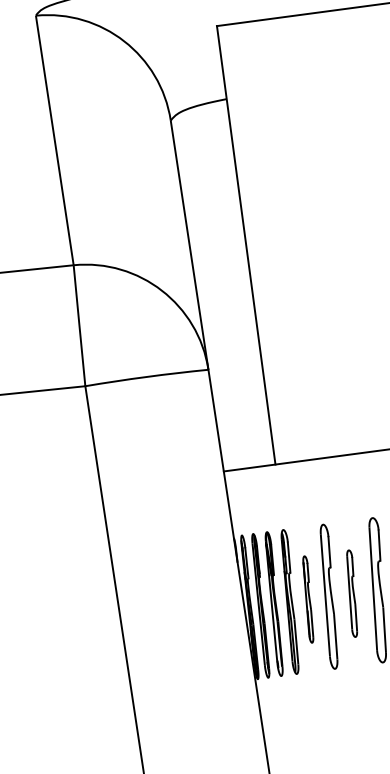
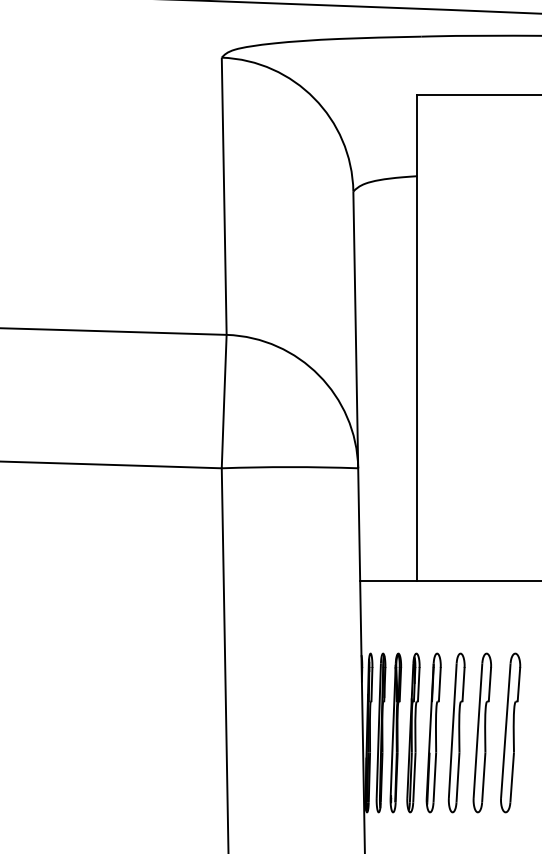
part: (351, 593) -> (481, 732), size x1.67
part: (308, 599) -> (433, 732), size x1.67

